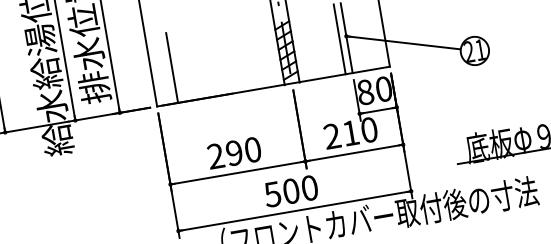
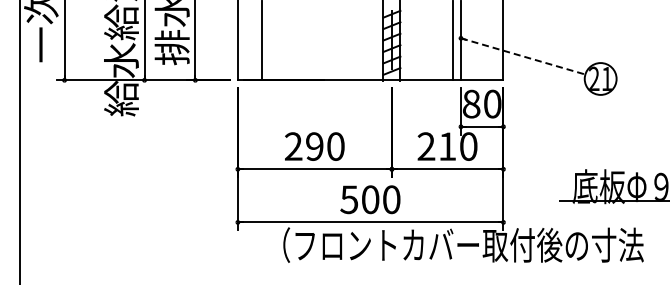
line: (403, 42) -> (523, 56), solid -> dashed

